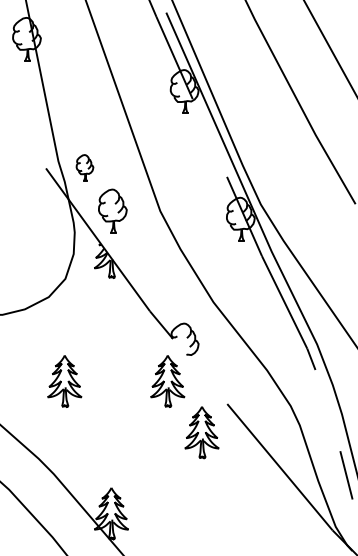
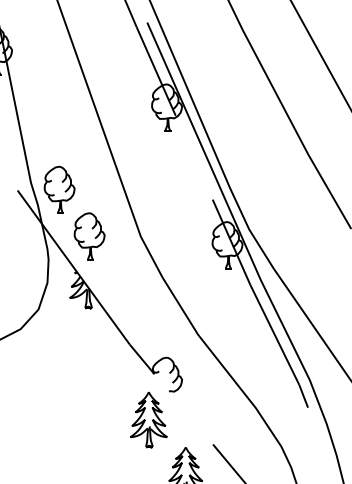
part: (84, 167) -> (59, 189), size x1.67
part: (64, 381) -> (37, 420), removed

